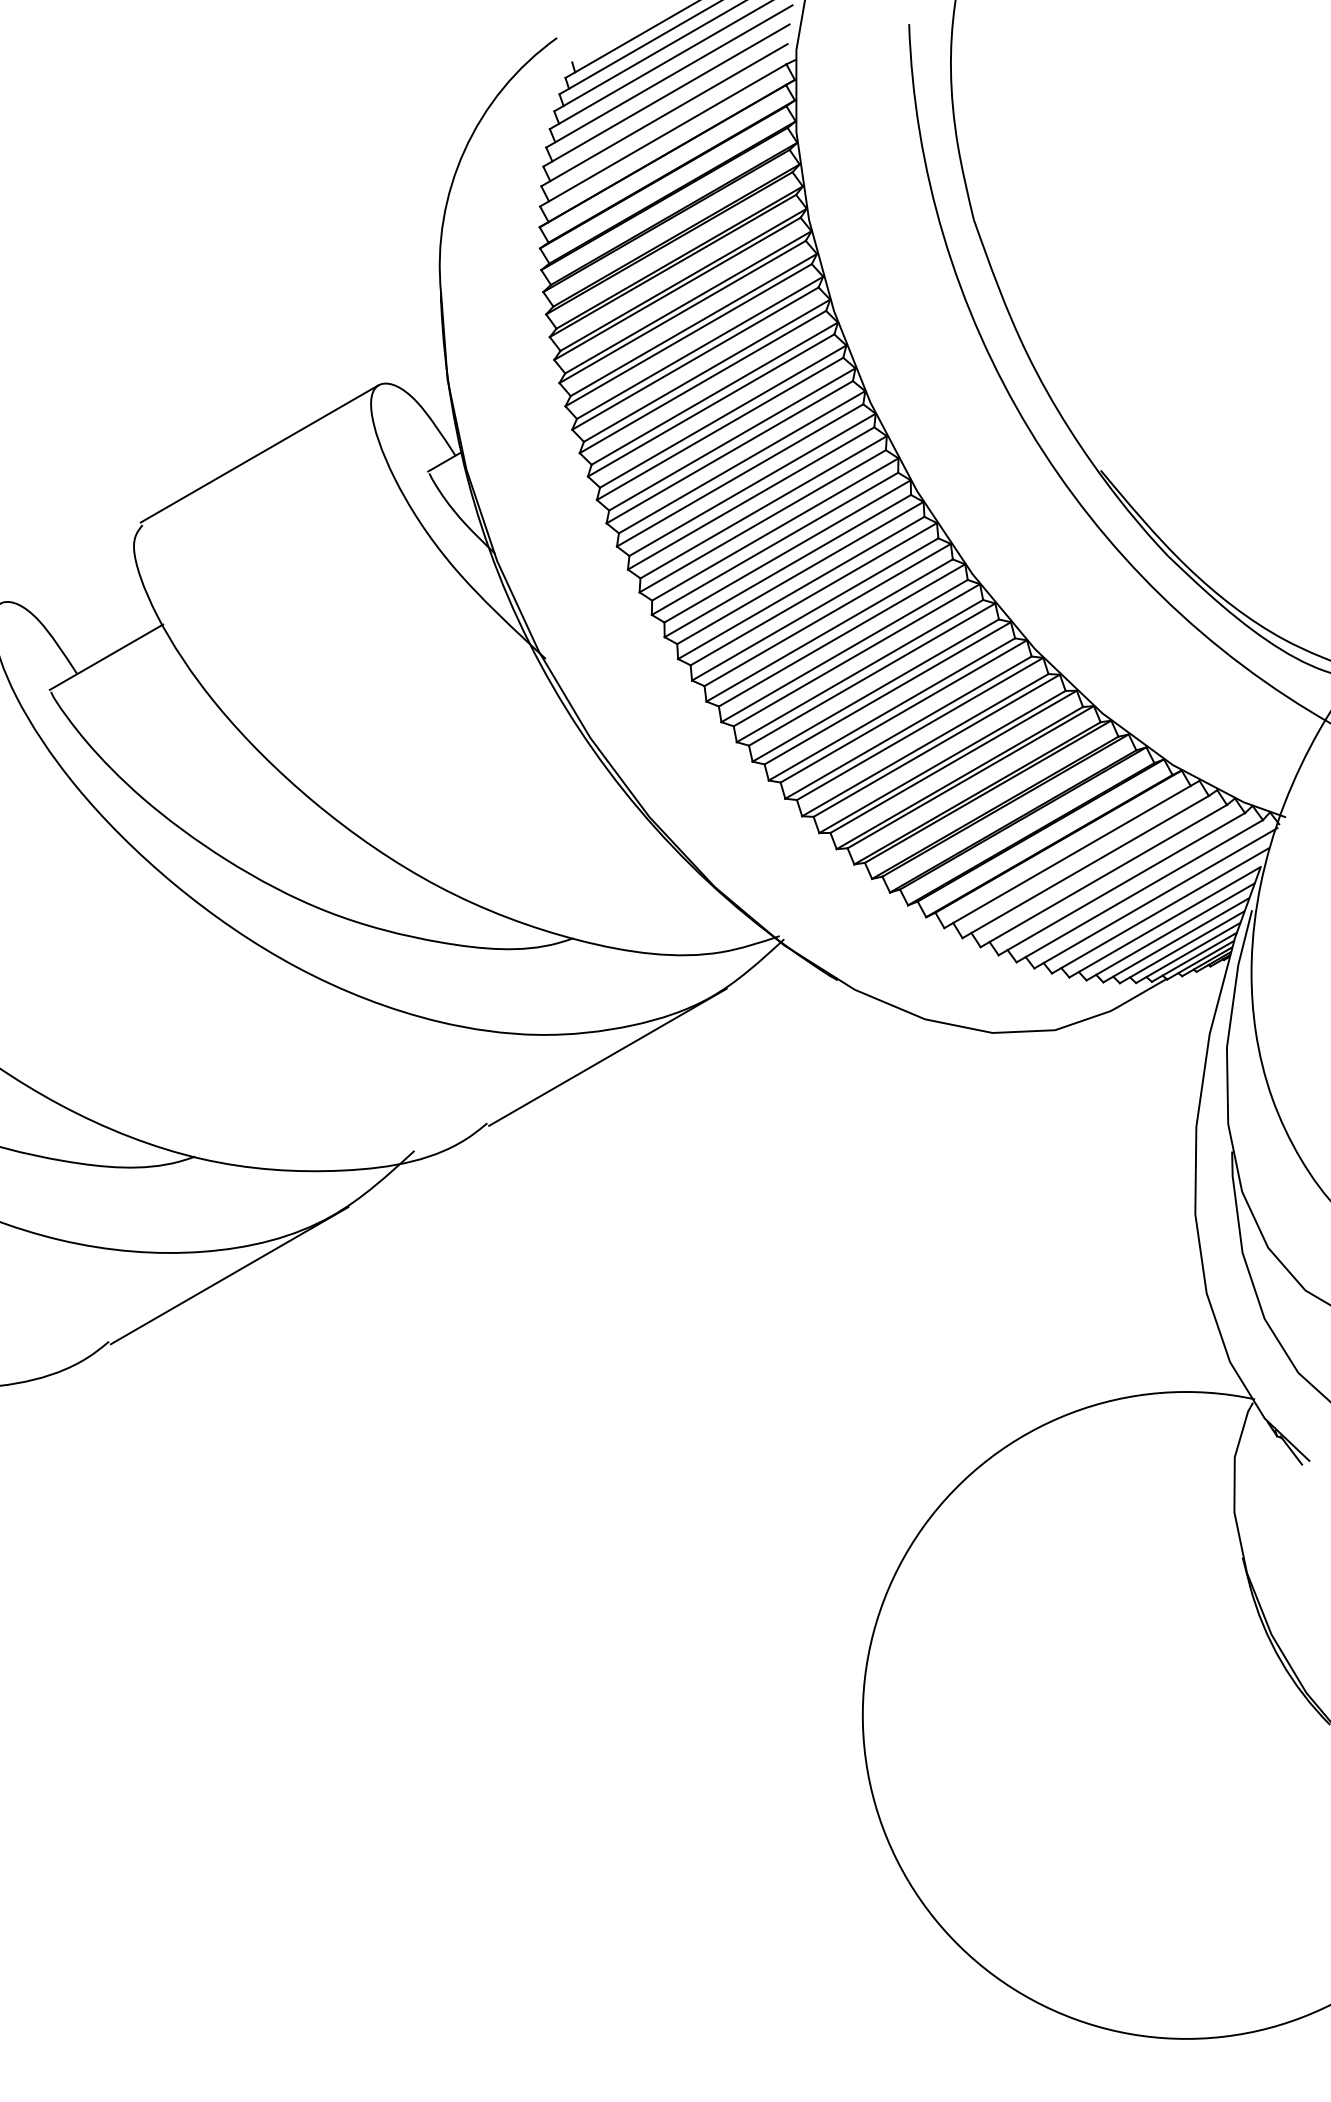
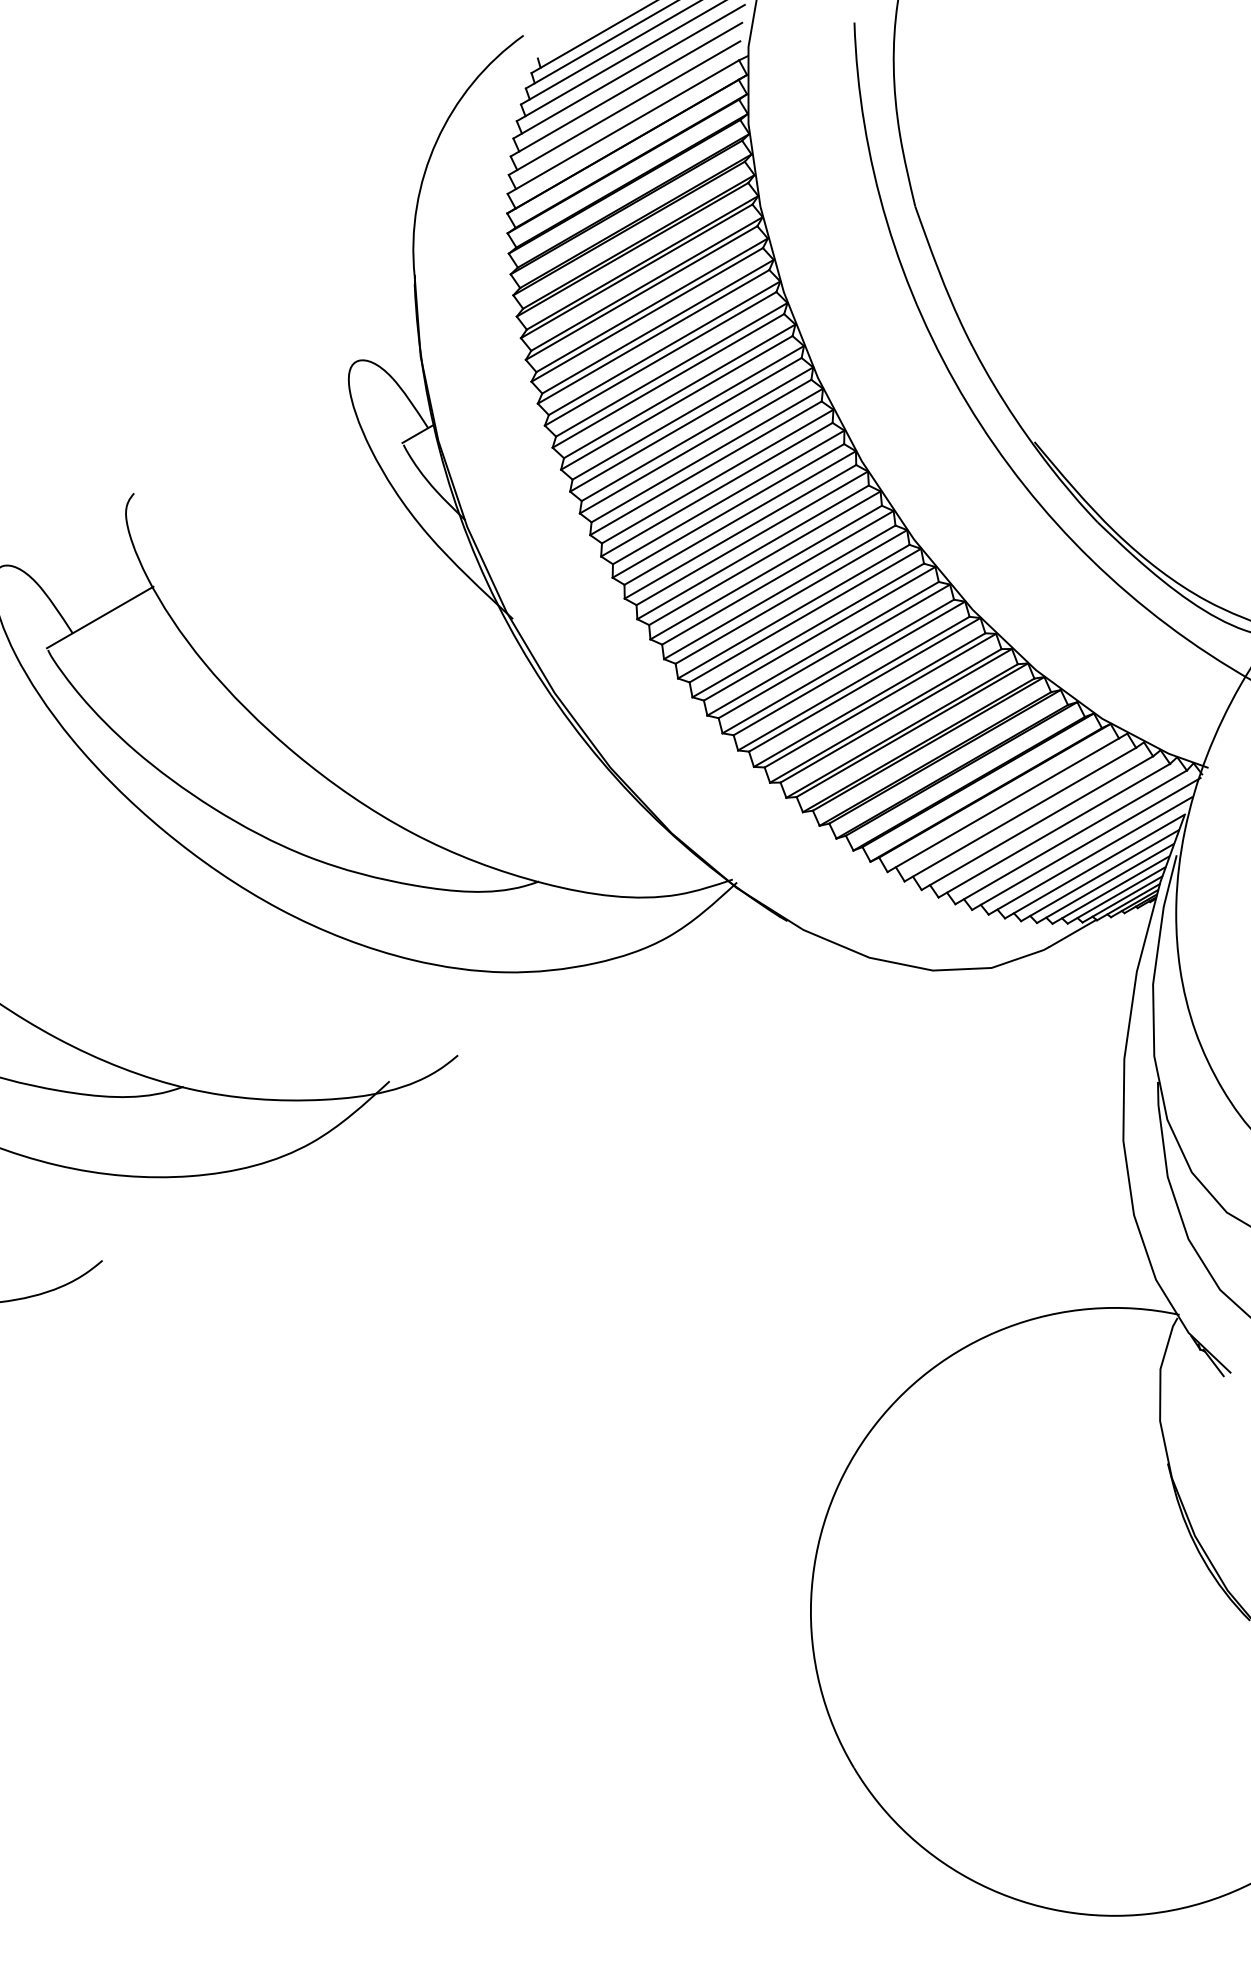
line: (259, 453) -> (243, 426), removed
line: (607, 1056) -> (570, 992), removed
line: (229, 1275) -> (215, 1198), removed

